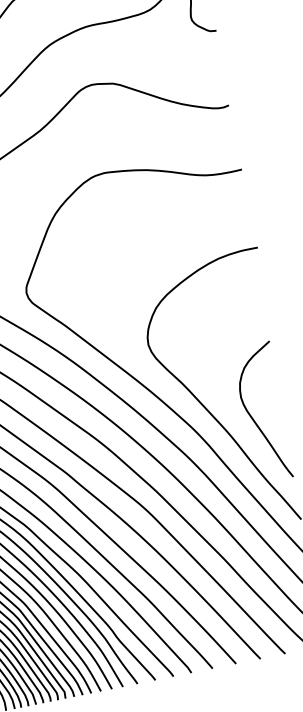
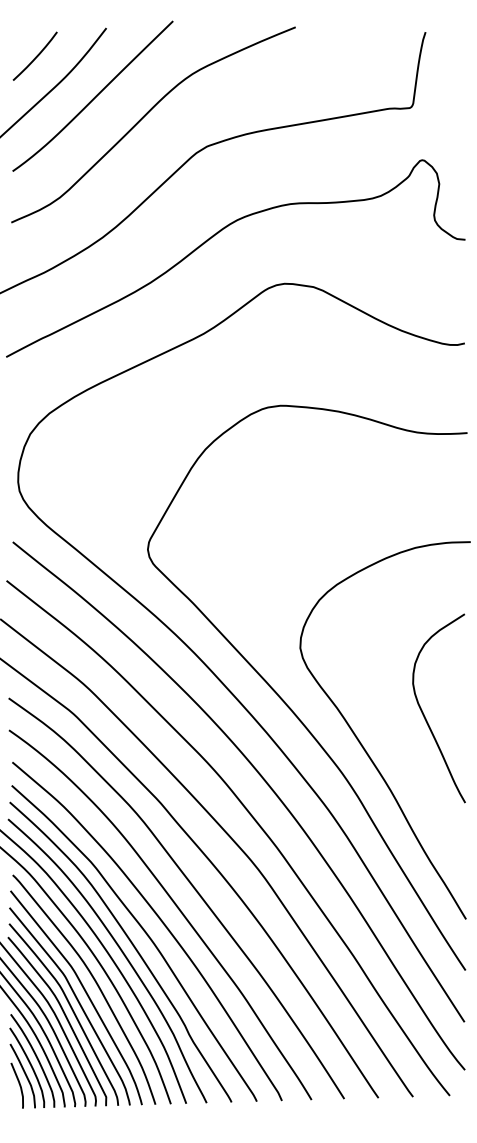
curve: (253, 418) -> (424, 714), moved

